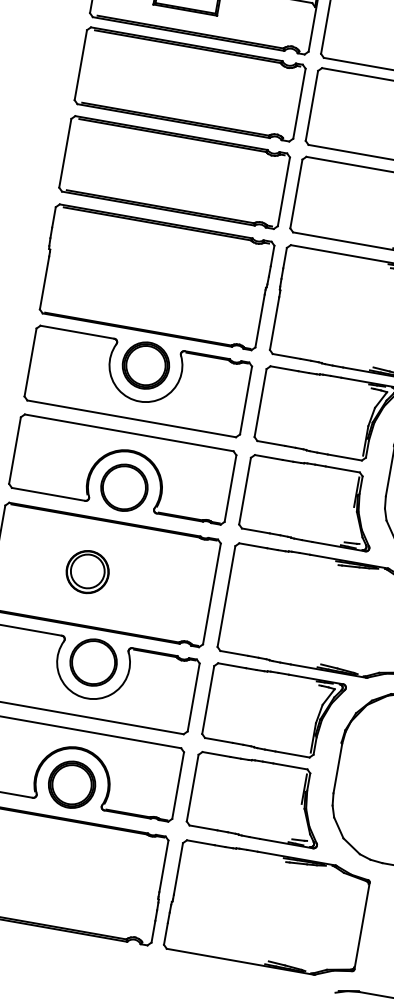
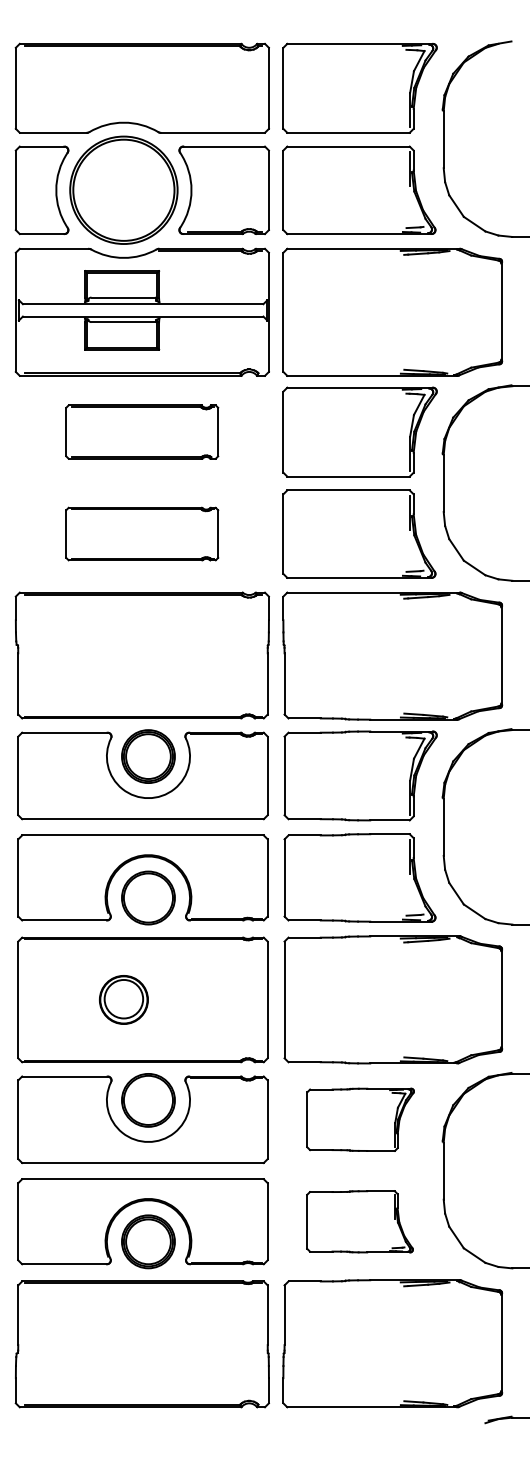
part: (189, 83) -> (141, 431), size x0.6
part: (173, 171) -> (141, 533), size x0.6
part: (273, 711) -> (360, 1119), size x0.7
part: (257, 799) -> (359, 1221), size x0.7

